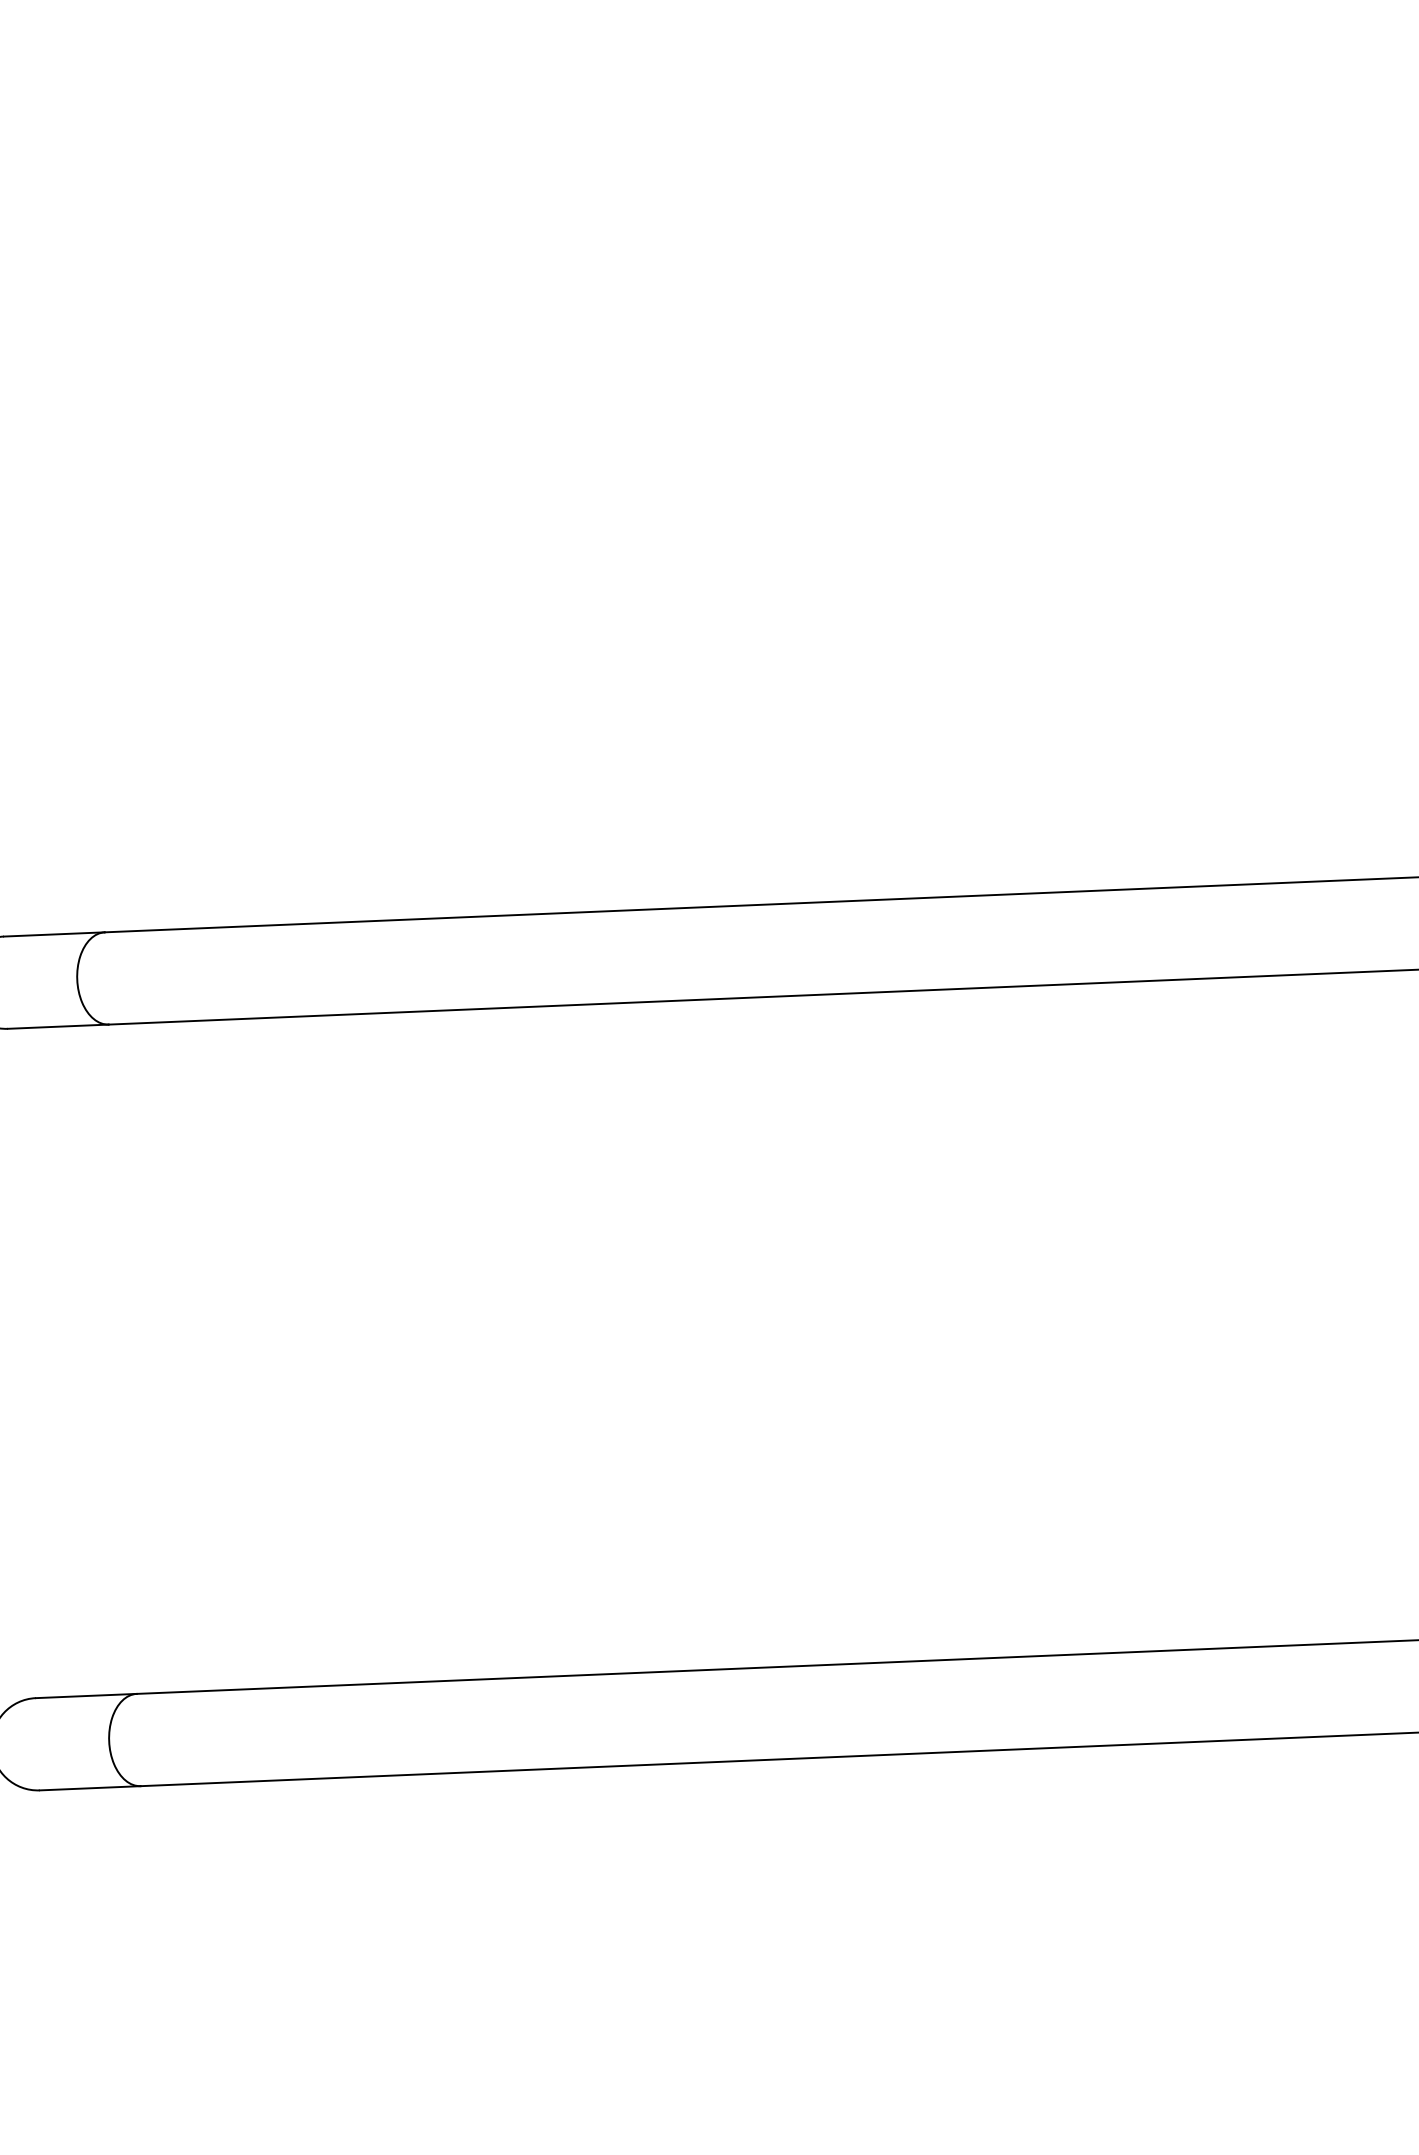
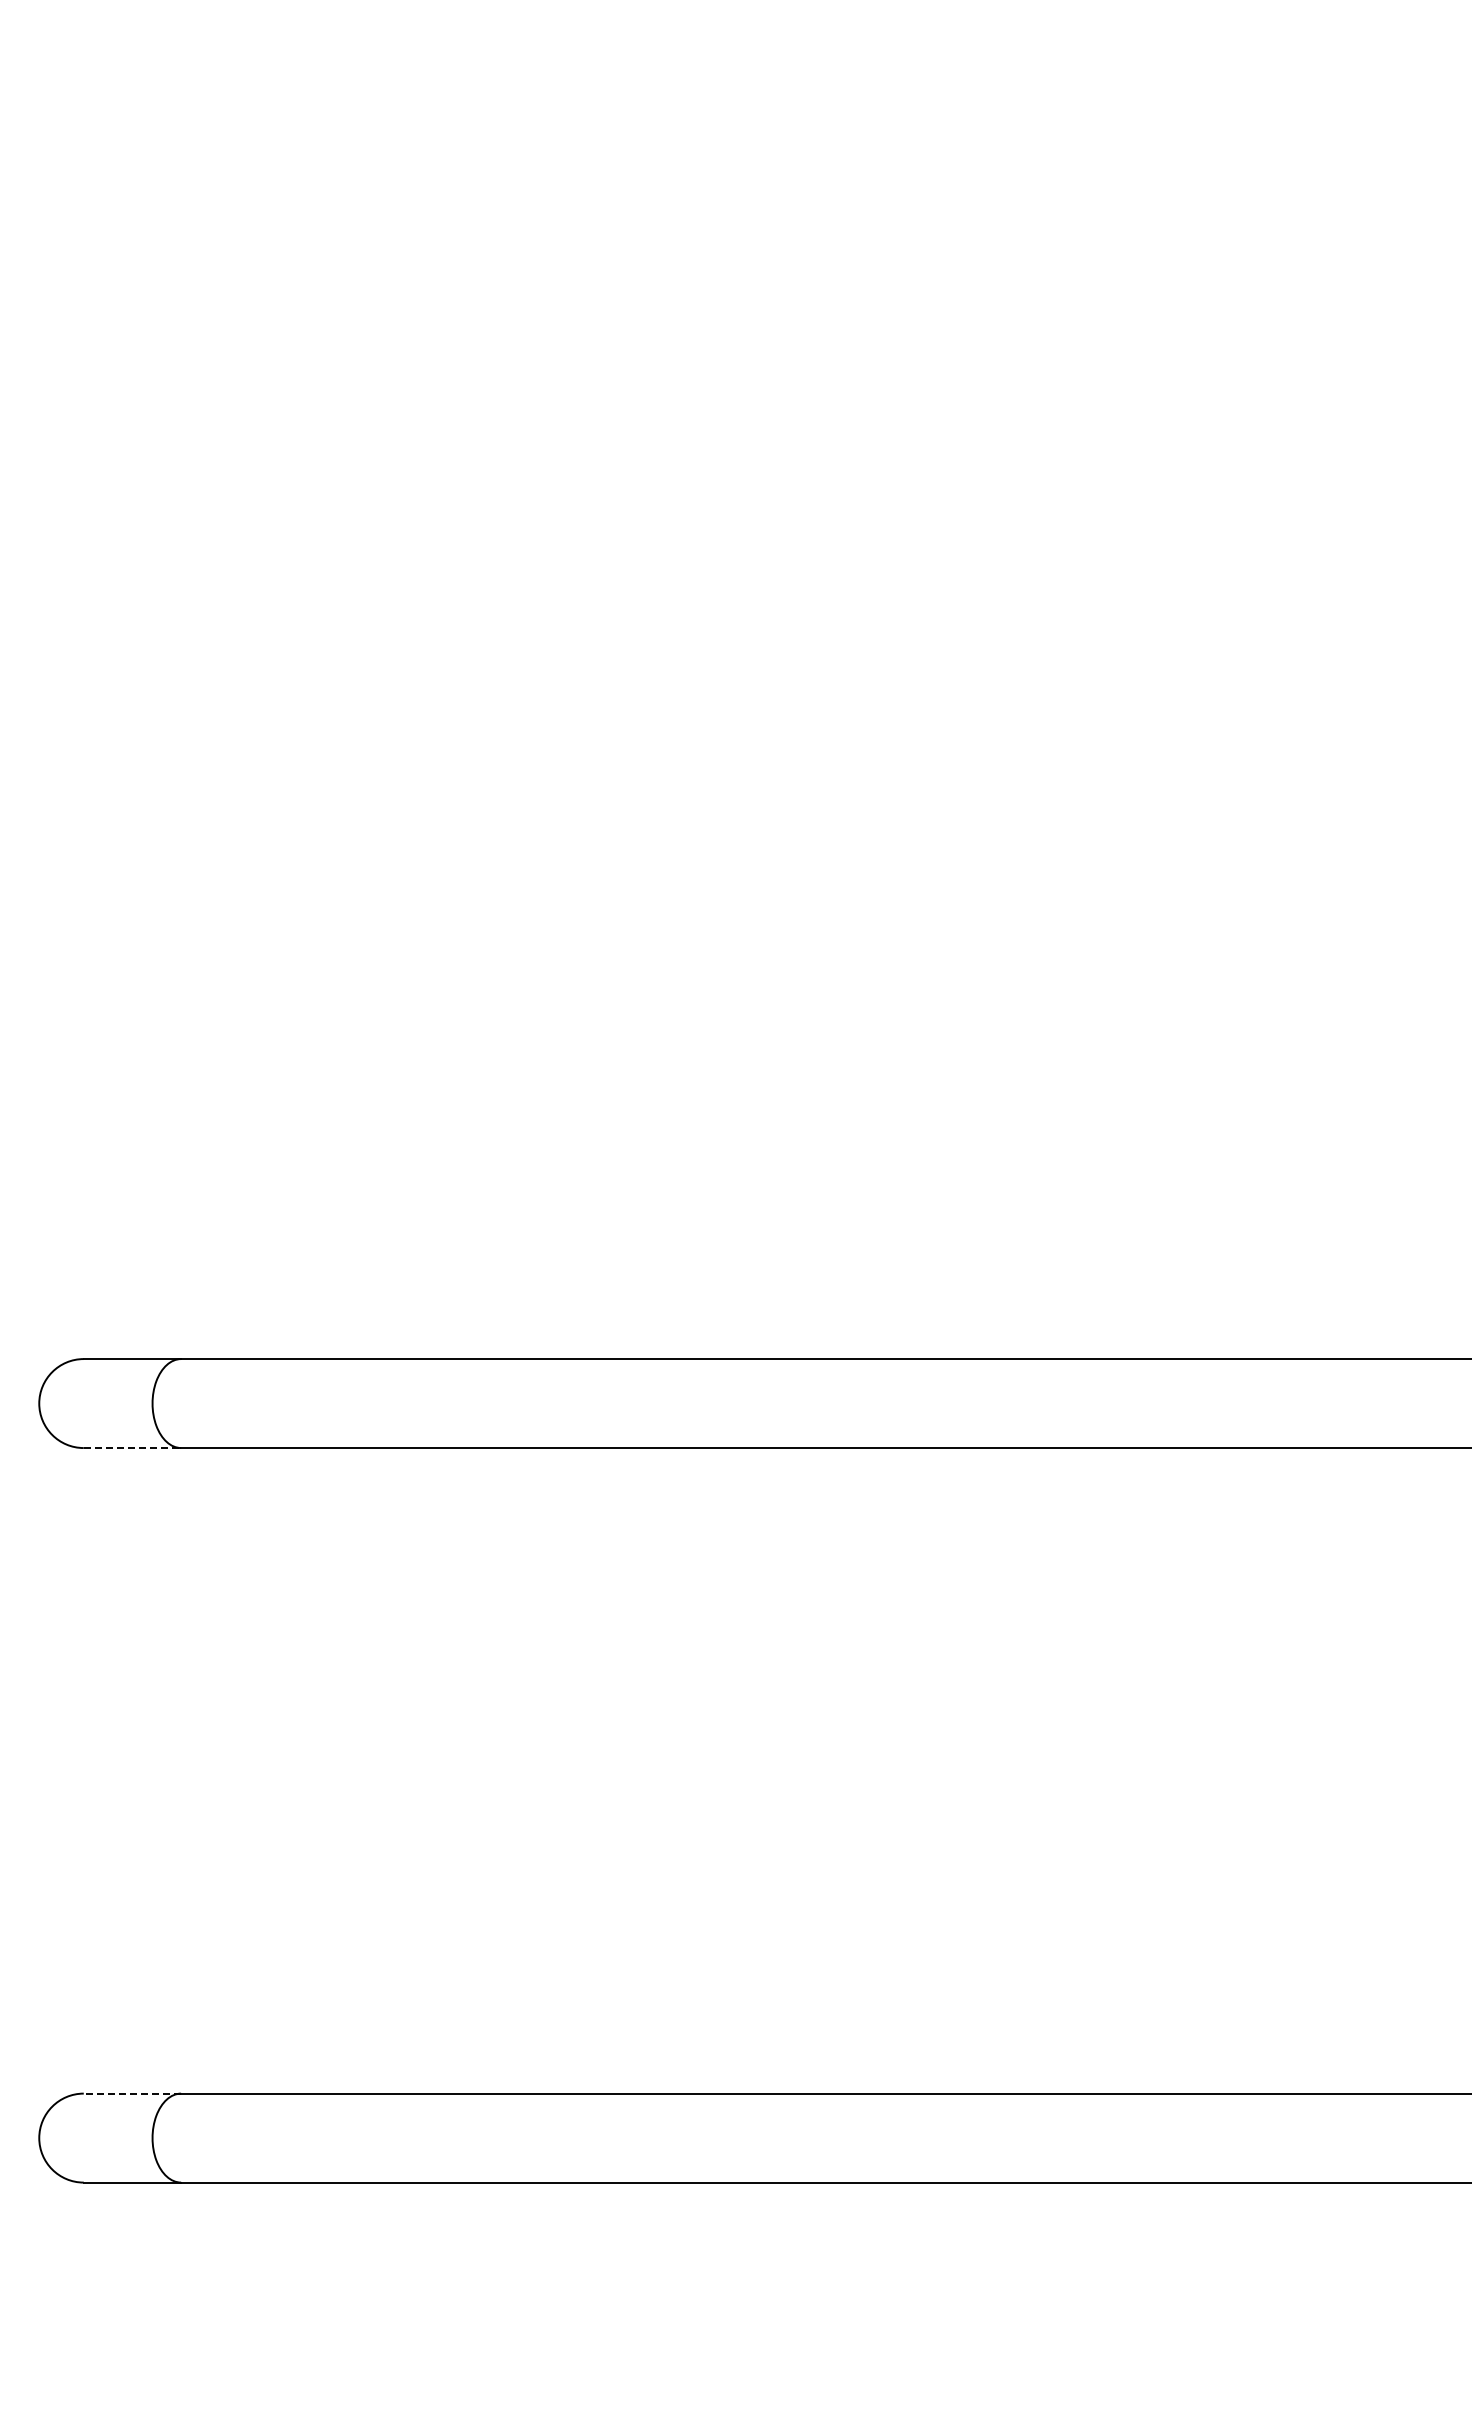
line: (58, 1027) -> (132, 1448), solid -> dashed
line: (86, 1695) -> (132, 2093), solid -> dashed

